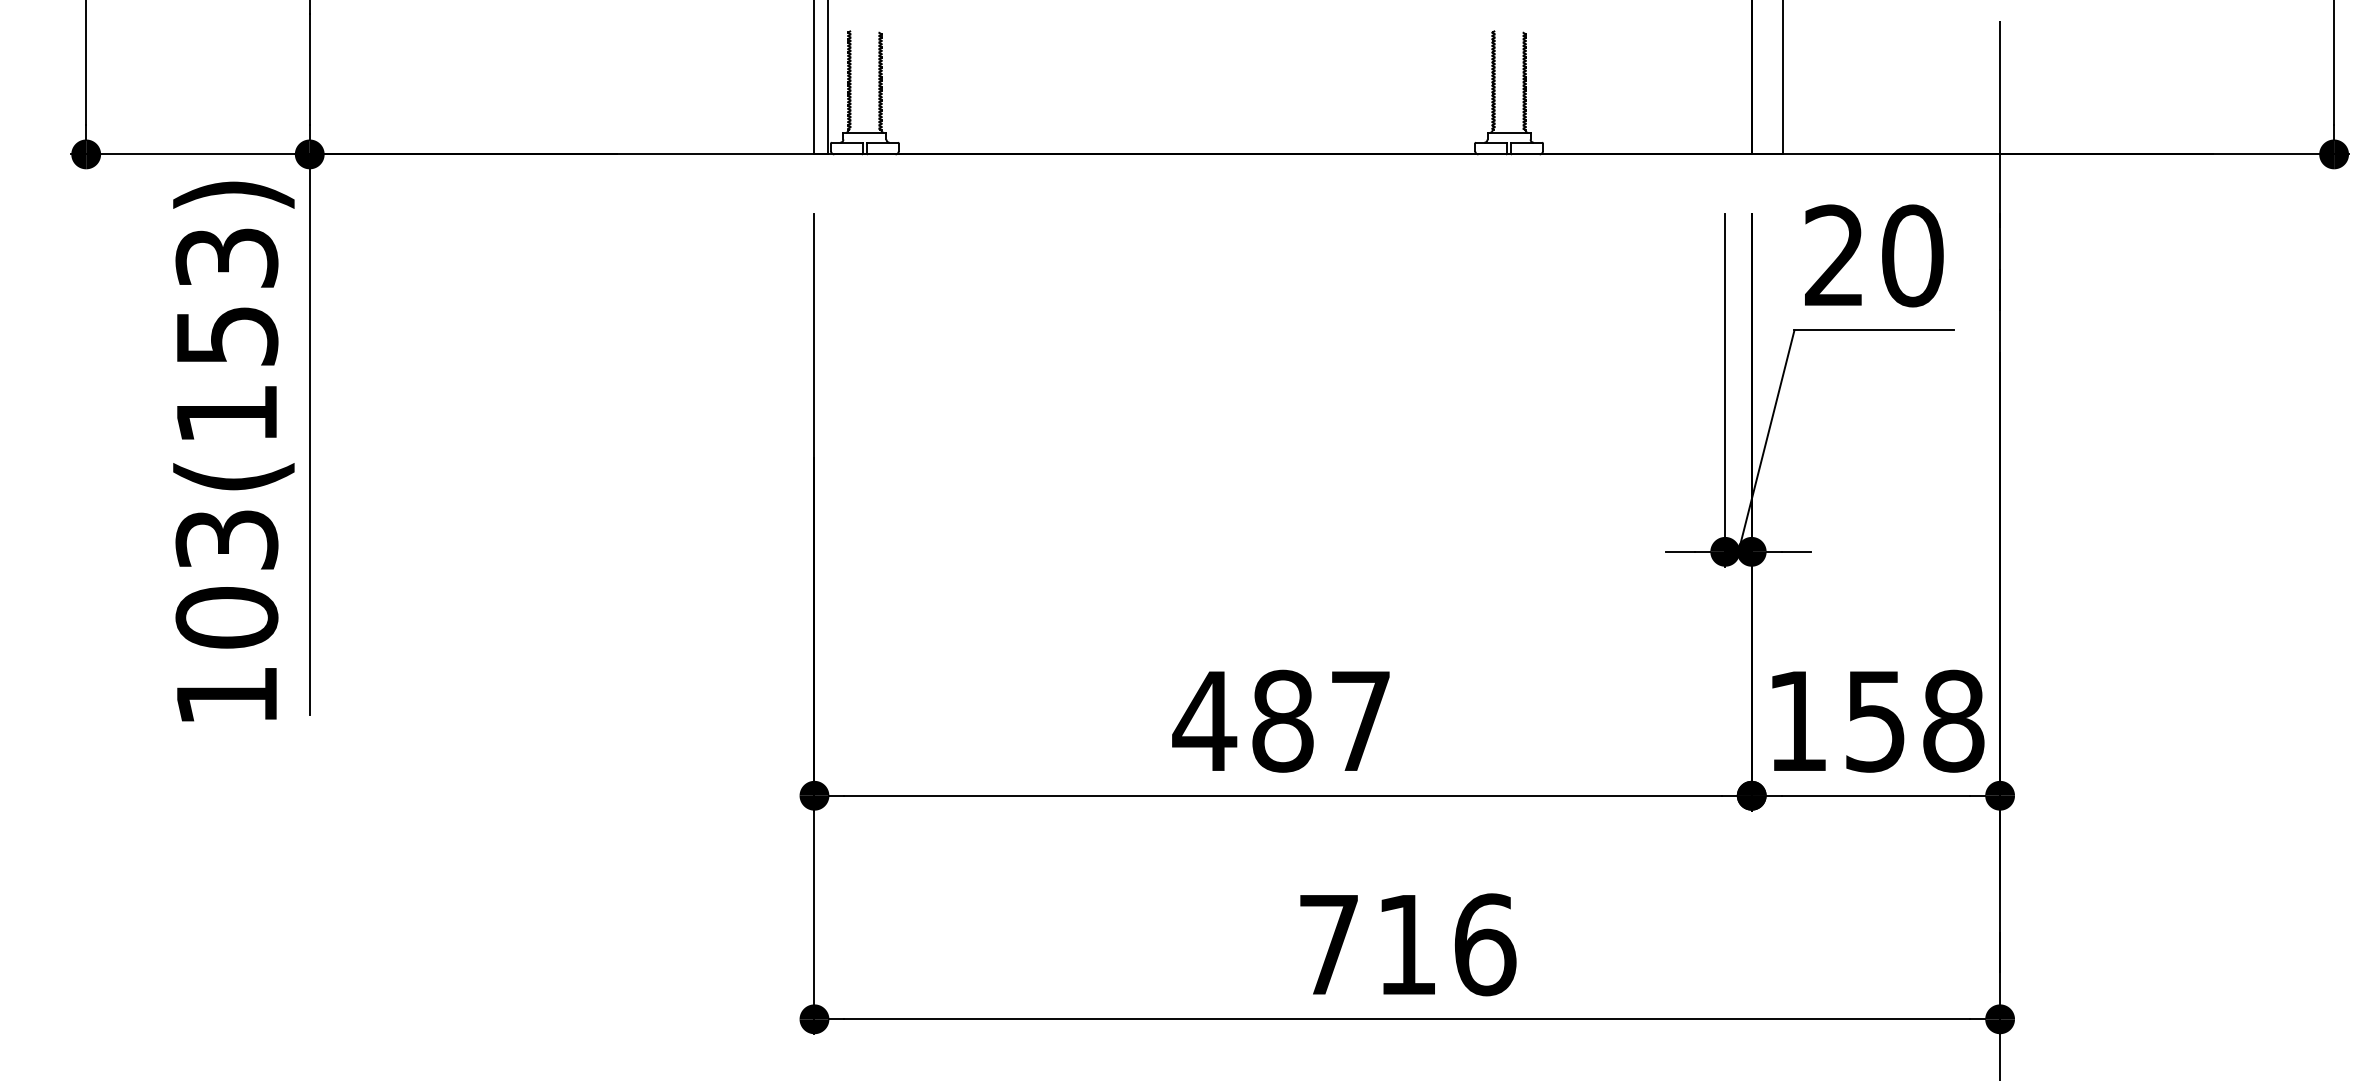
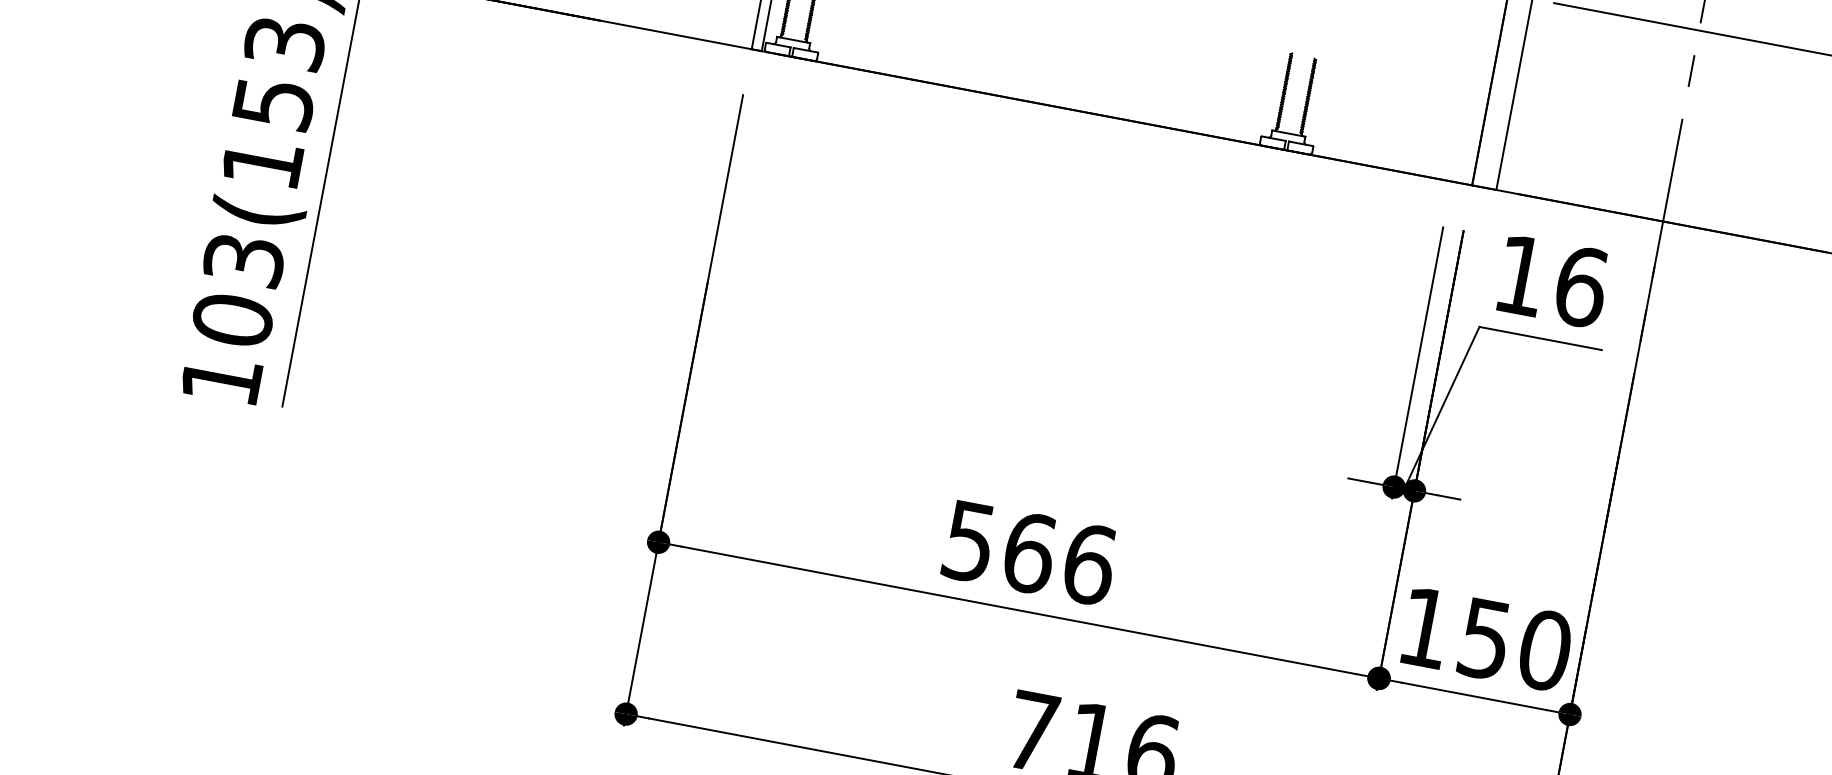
text: (1874, 255) -> (1551, 280), 20 -> 16
text: (1282, 720) -> (1029, 552), 487 -> 566
text: (1953, 721) -> (1544, 650), 158 -> 150

